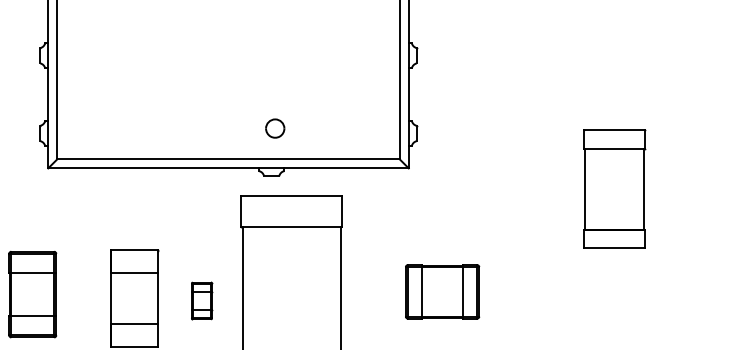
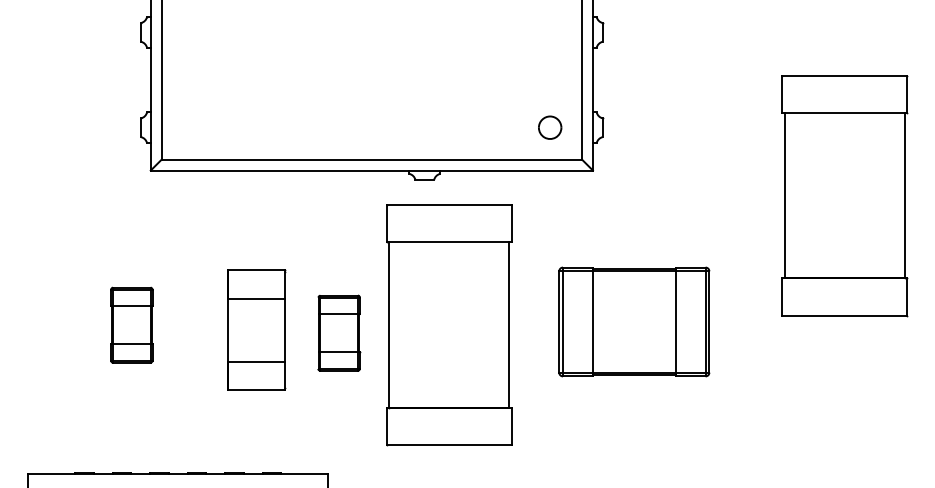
part: (275, 128) -> (550, 127), moved
part: (613, 189) -> (844, 196), size x1.67
part: (442, 291) -> (634, 321), size x1.67
part: (32, 293) -> (131, 324), size x0.71
part: (202, 300) -> (339, 332), size x1.67

